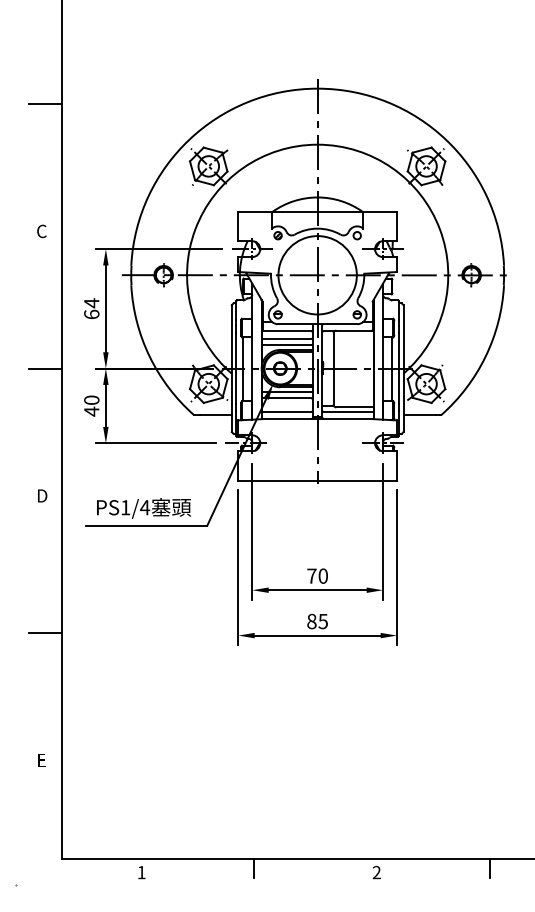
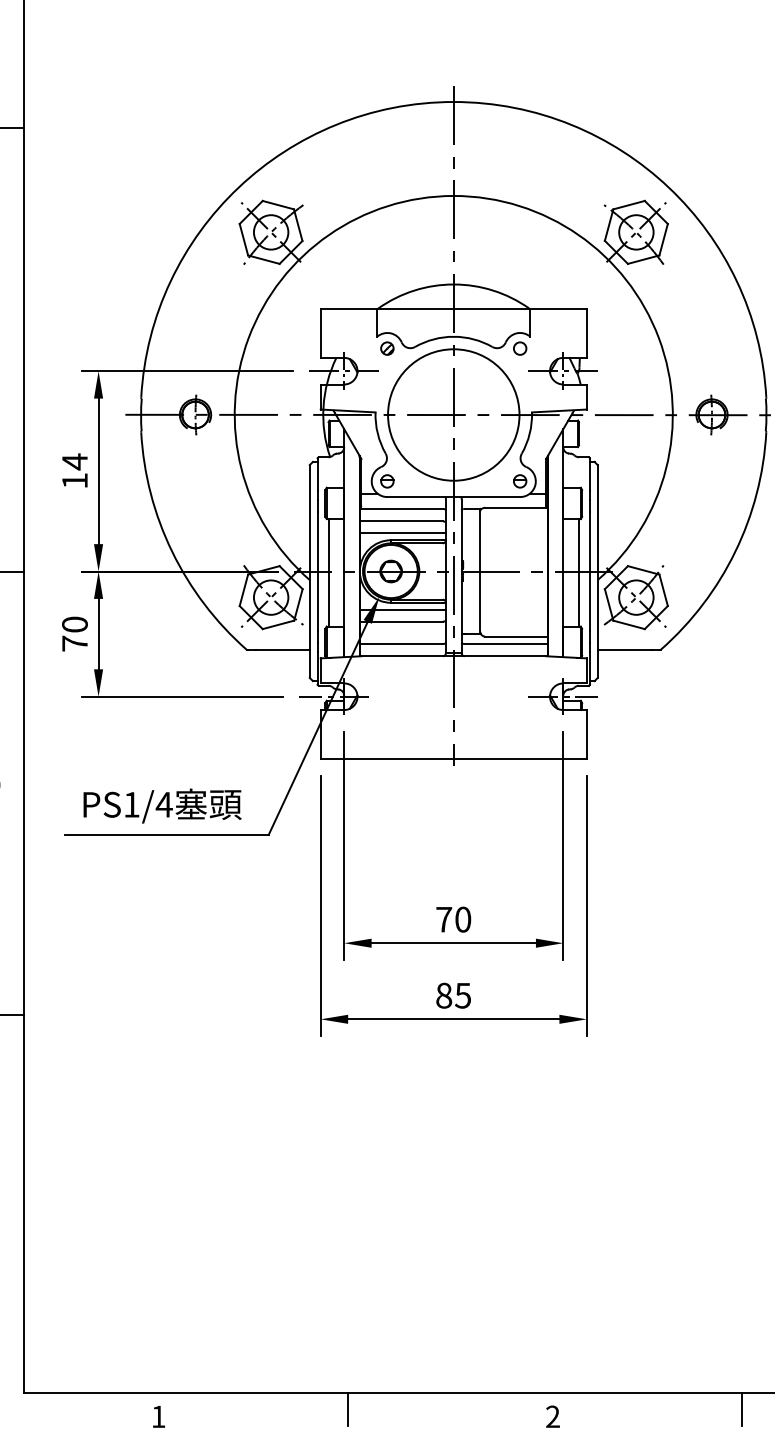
text: (91, 314) -> (74, 480), 64 -> 14
text: (91, 411) -> (74, 643), 40 -> 70

